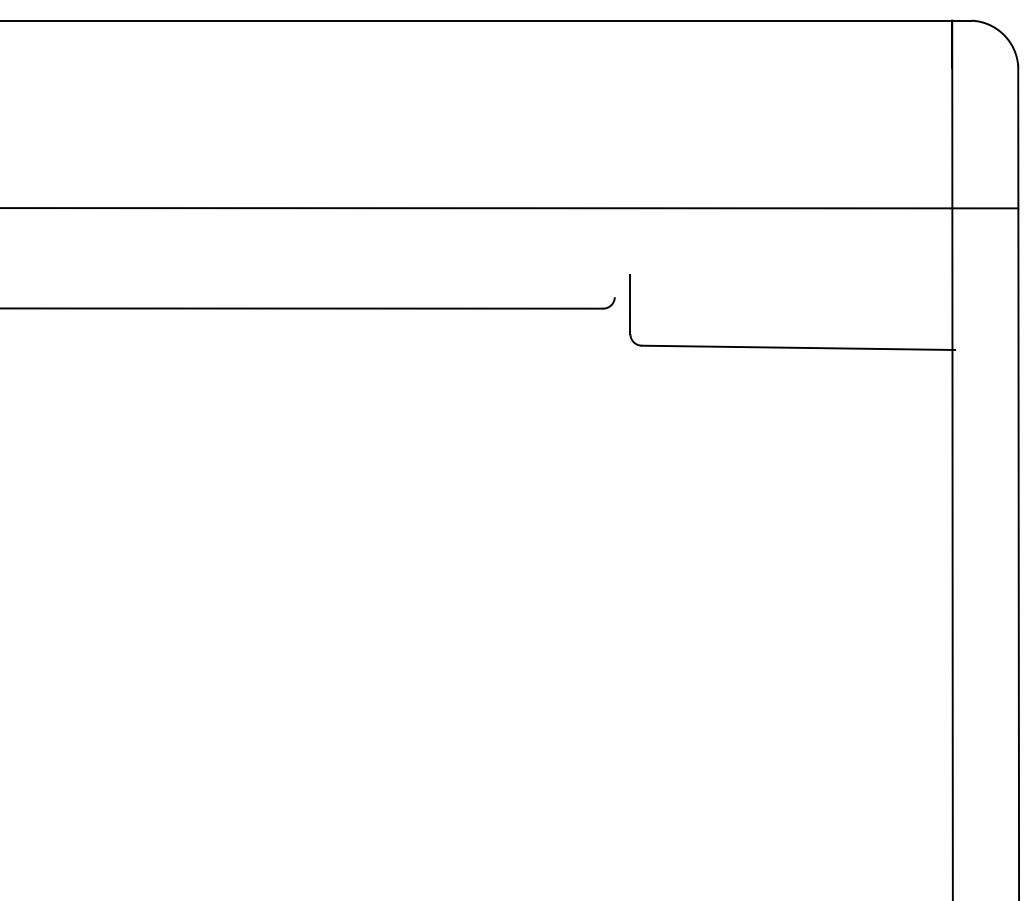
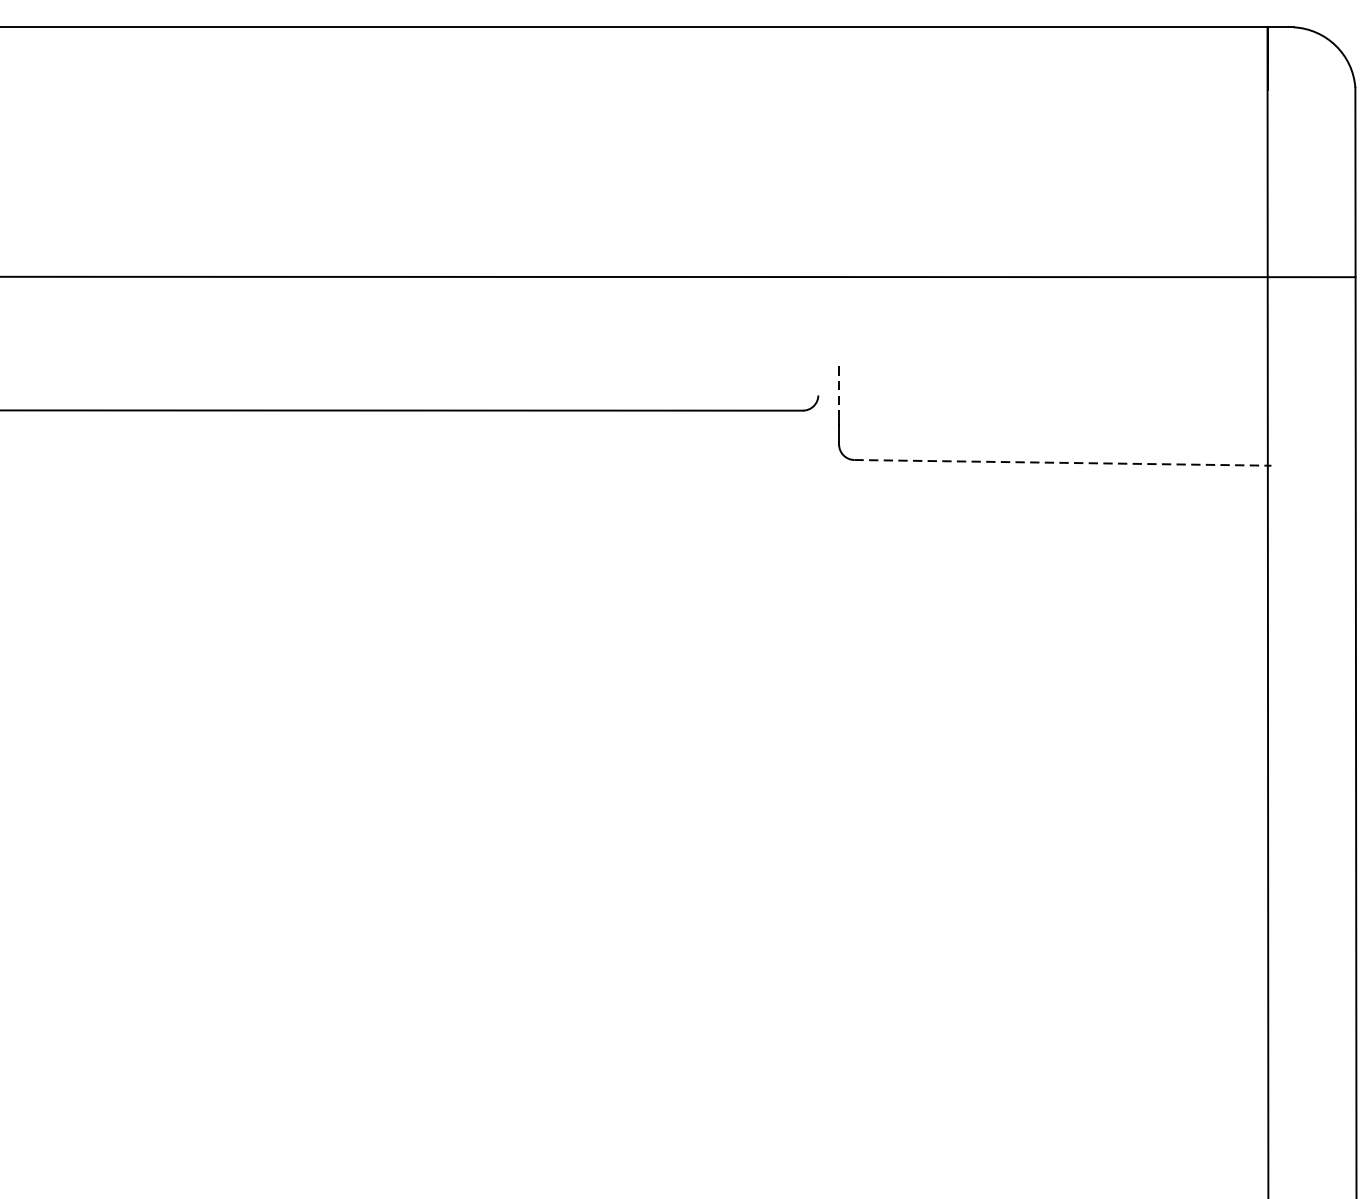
line: (630, 295) -> (839, 393), solid -> dashed
line: (798, 347) -> (1062, 462), solid -> dashed

